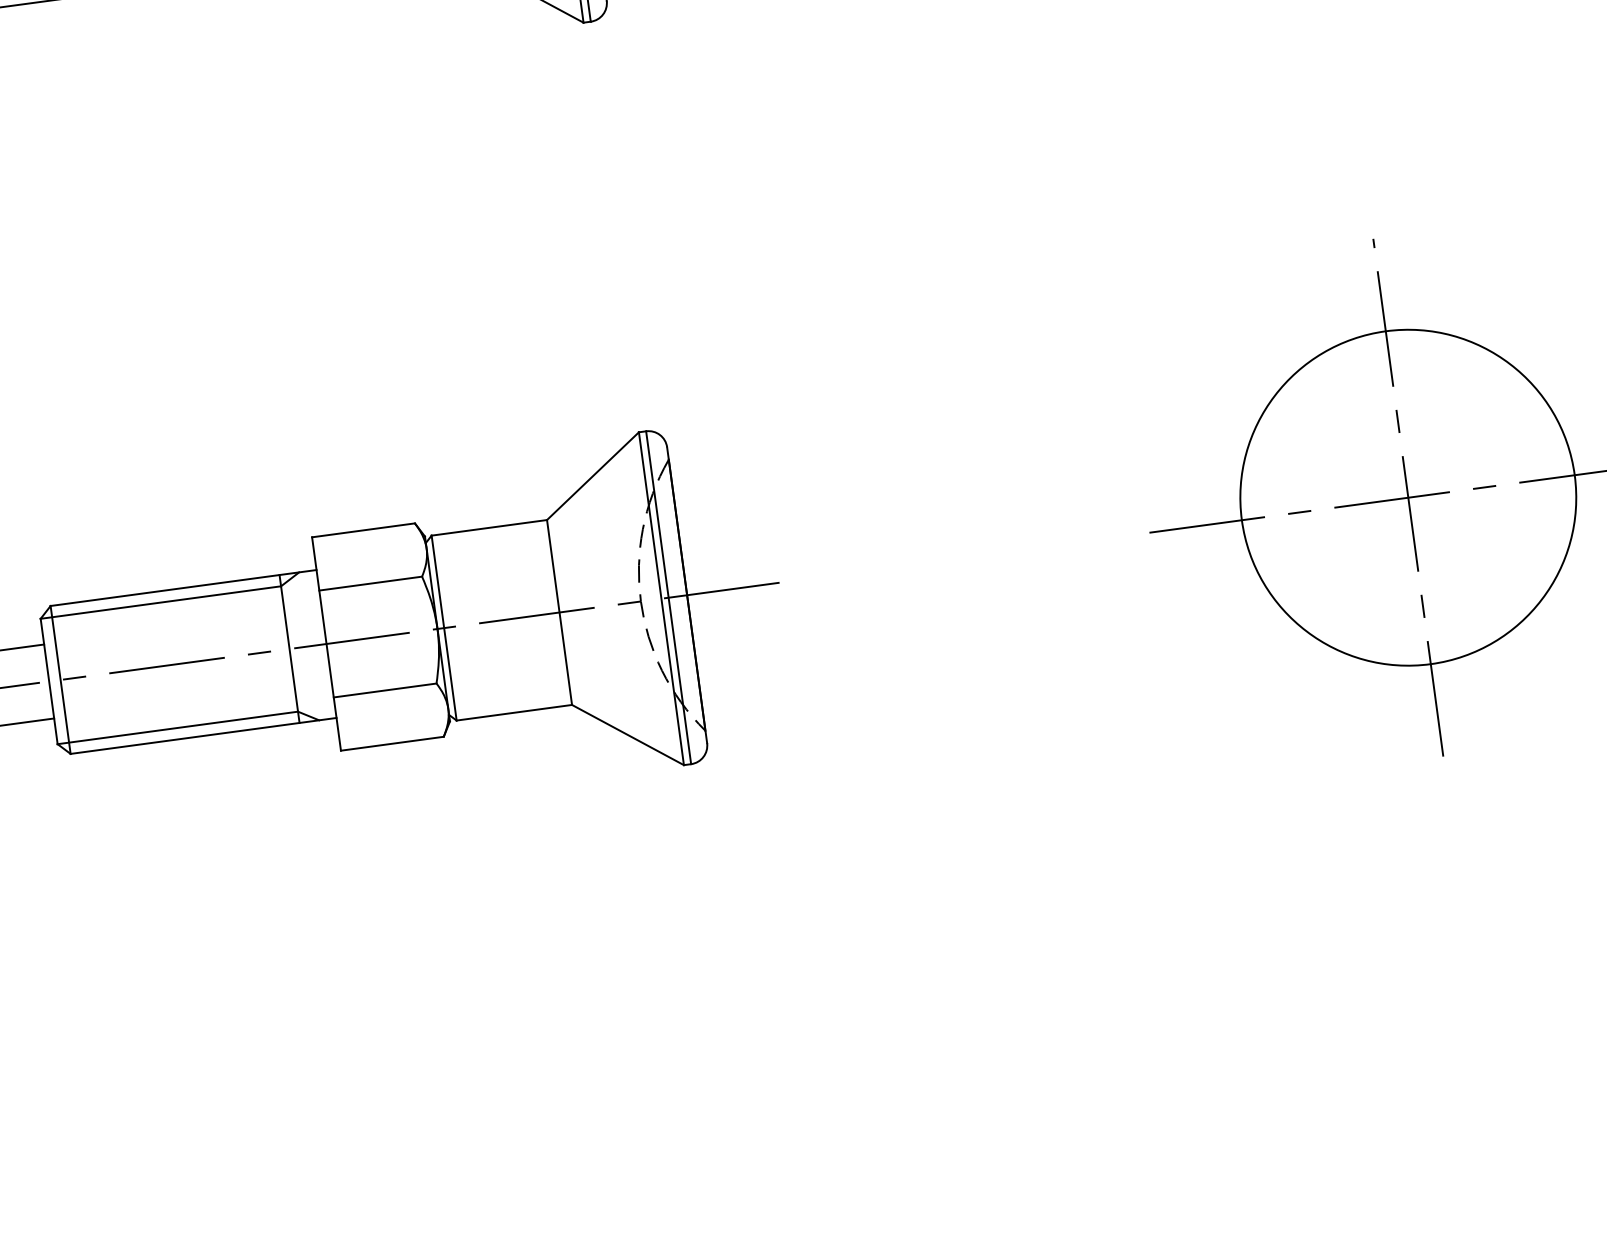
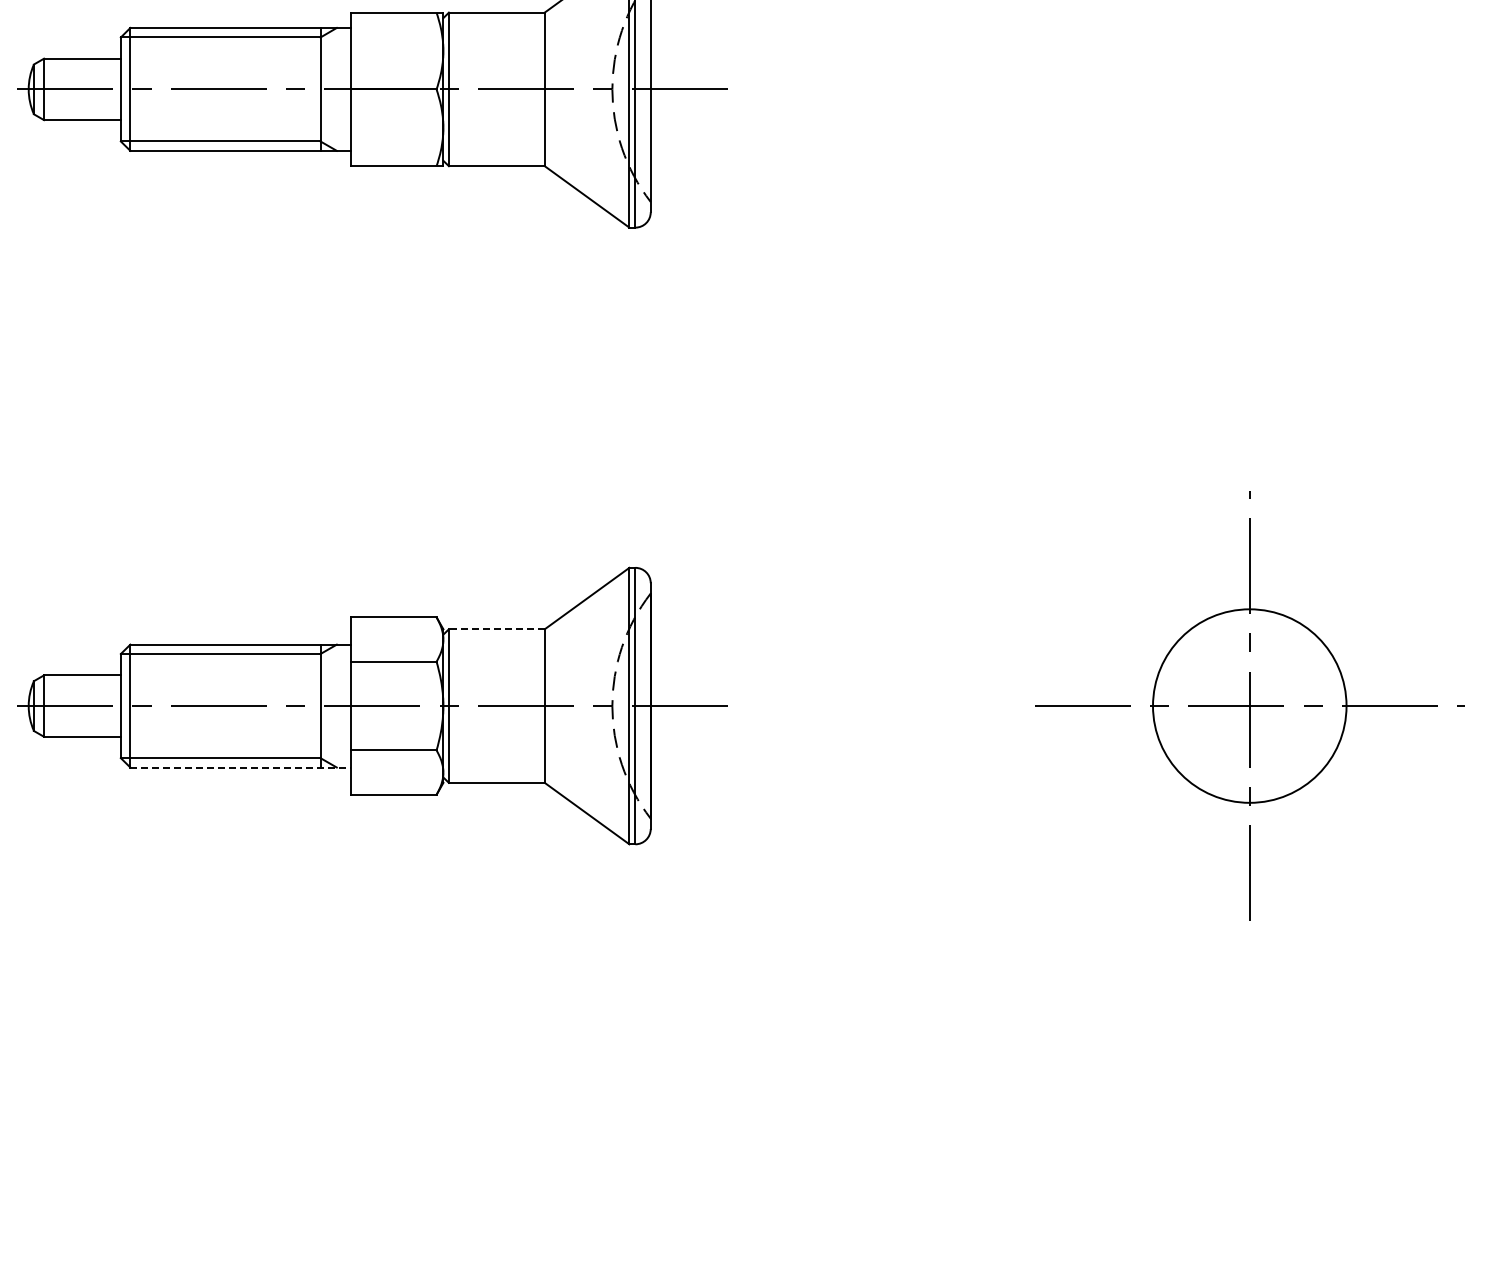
circle: (1407, 497) -> (1249, 705), size x0.7
line: (488, 528) -> (496, 629), solid -> dashed
line: (204, 735) -> (241, 767), solid -> dashed

